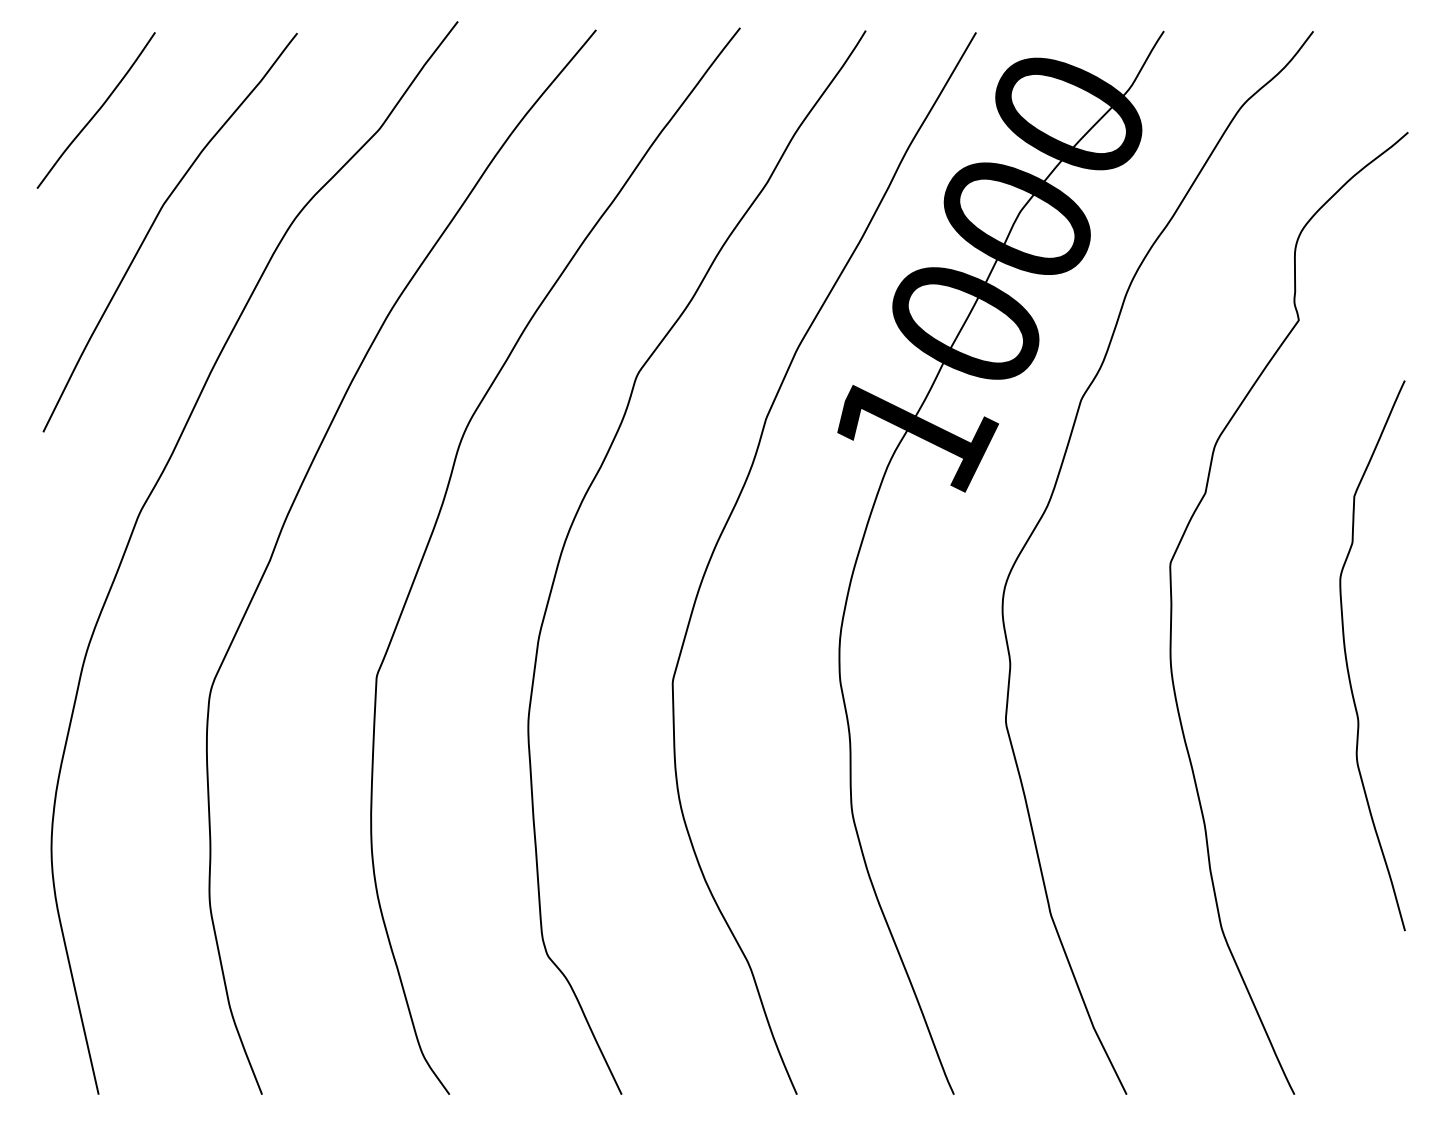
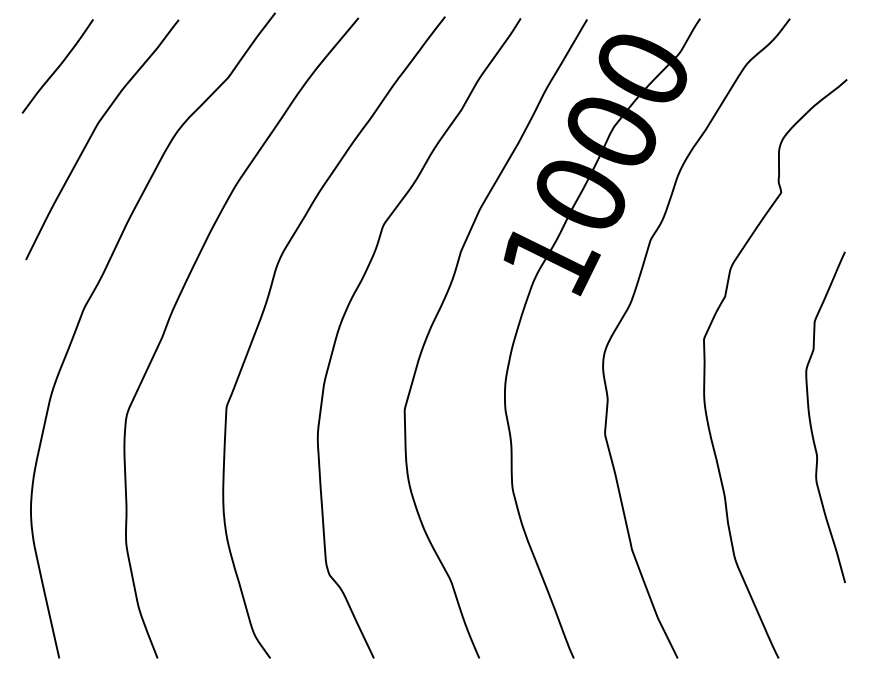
curve: (1349, 664) -> (811, 422), moved

